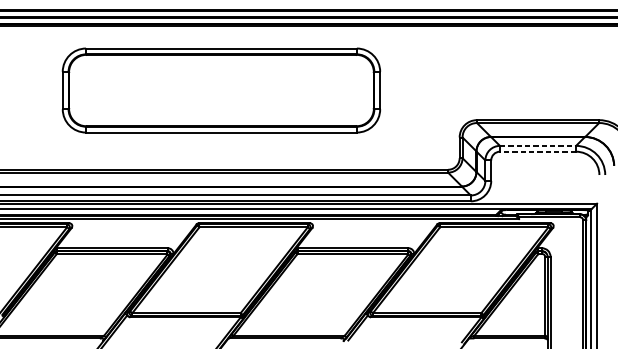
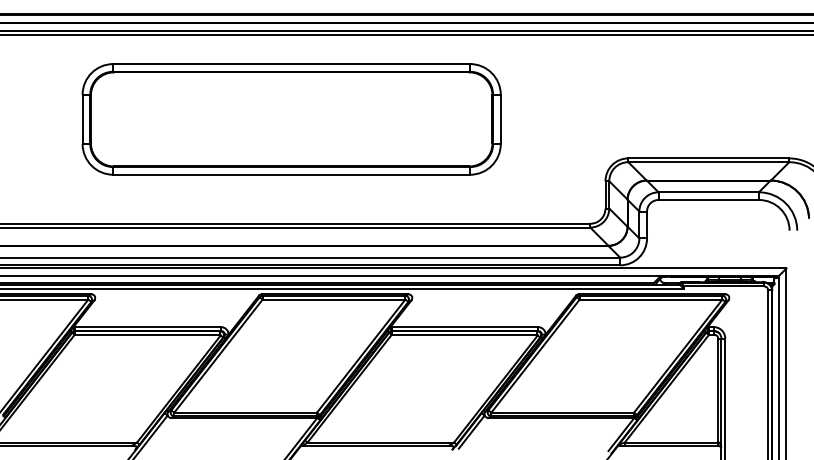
line: (538, 146) -> (709, 192), dashed -> solid
line: (537, 151) -> (708, 199), dashed -> solid

